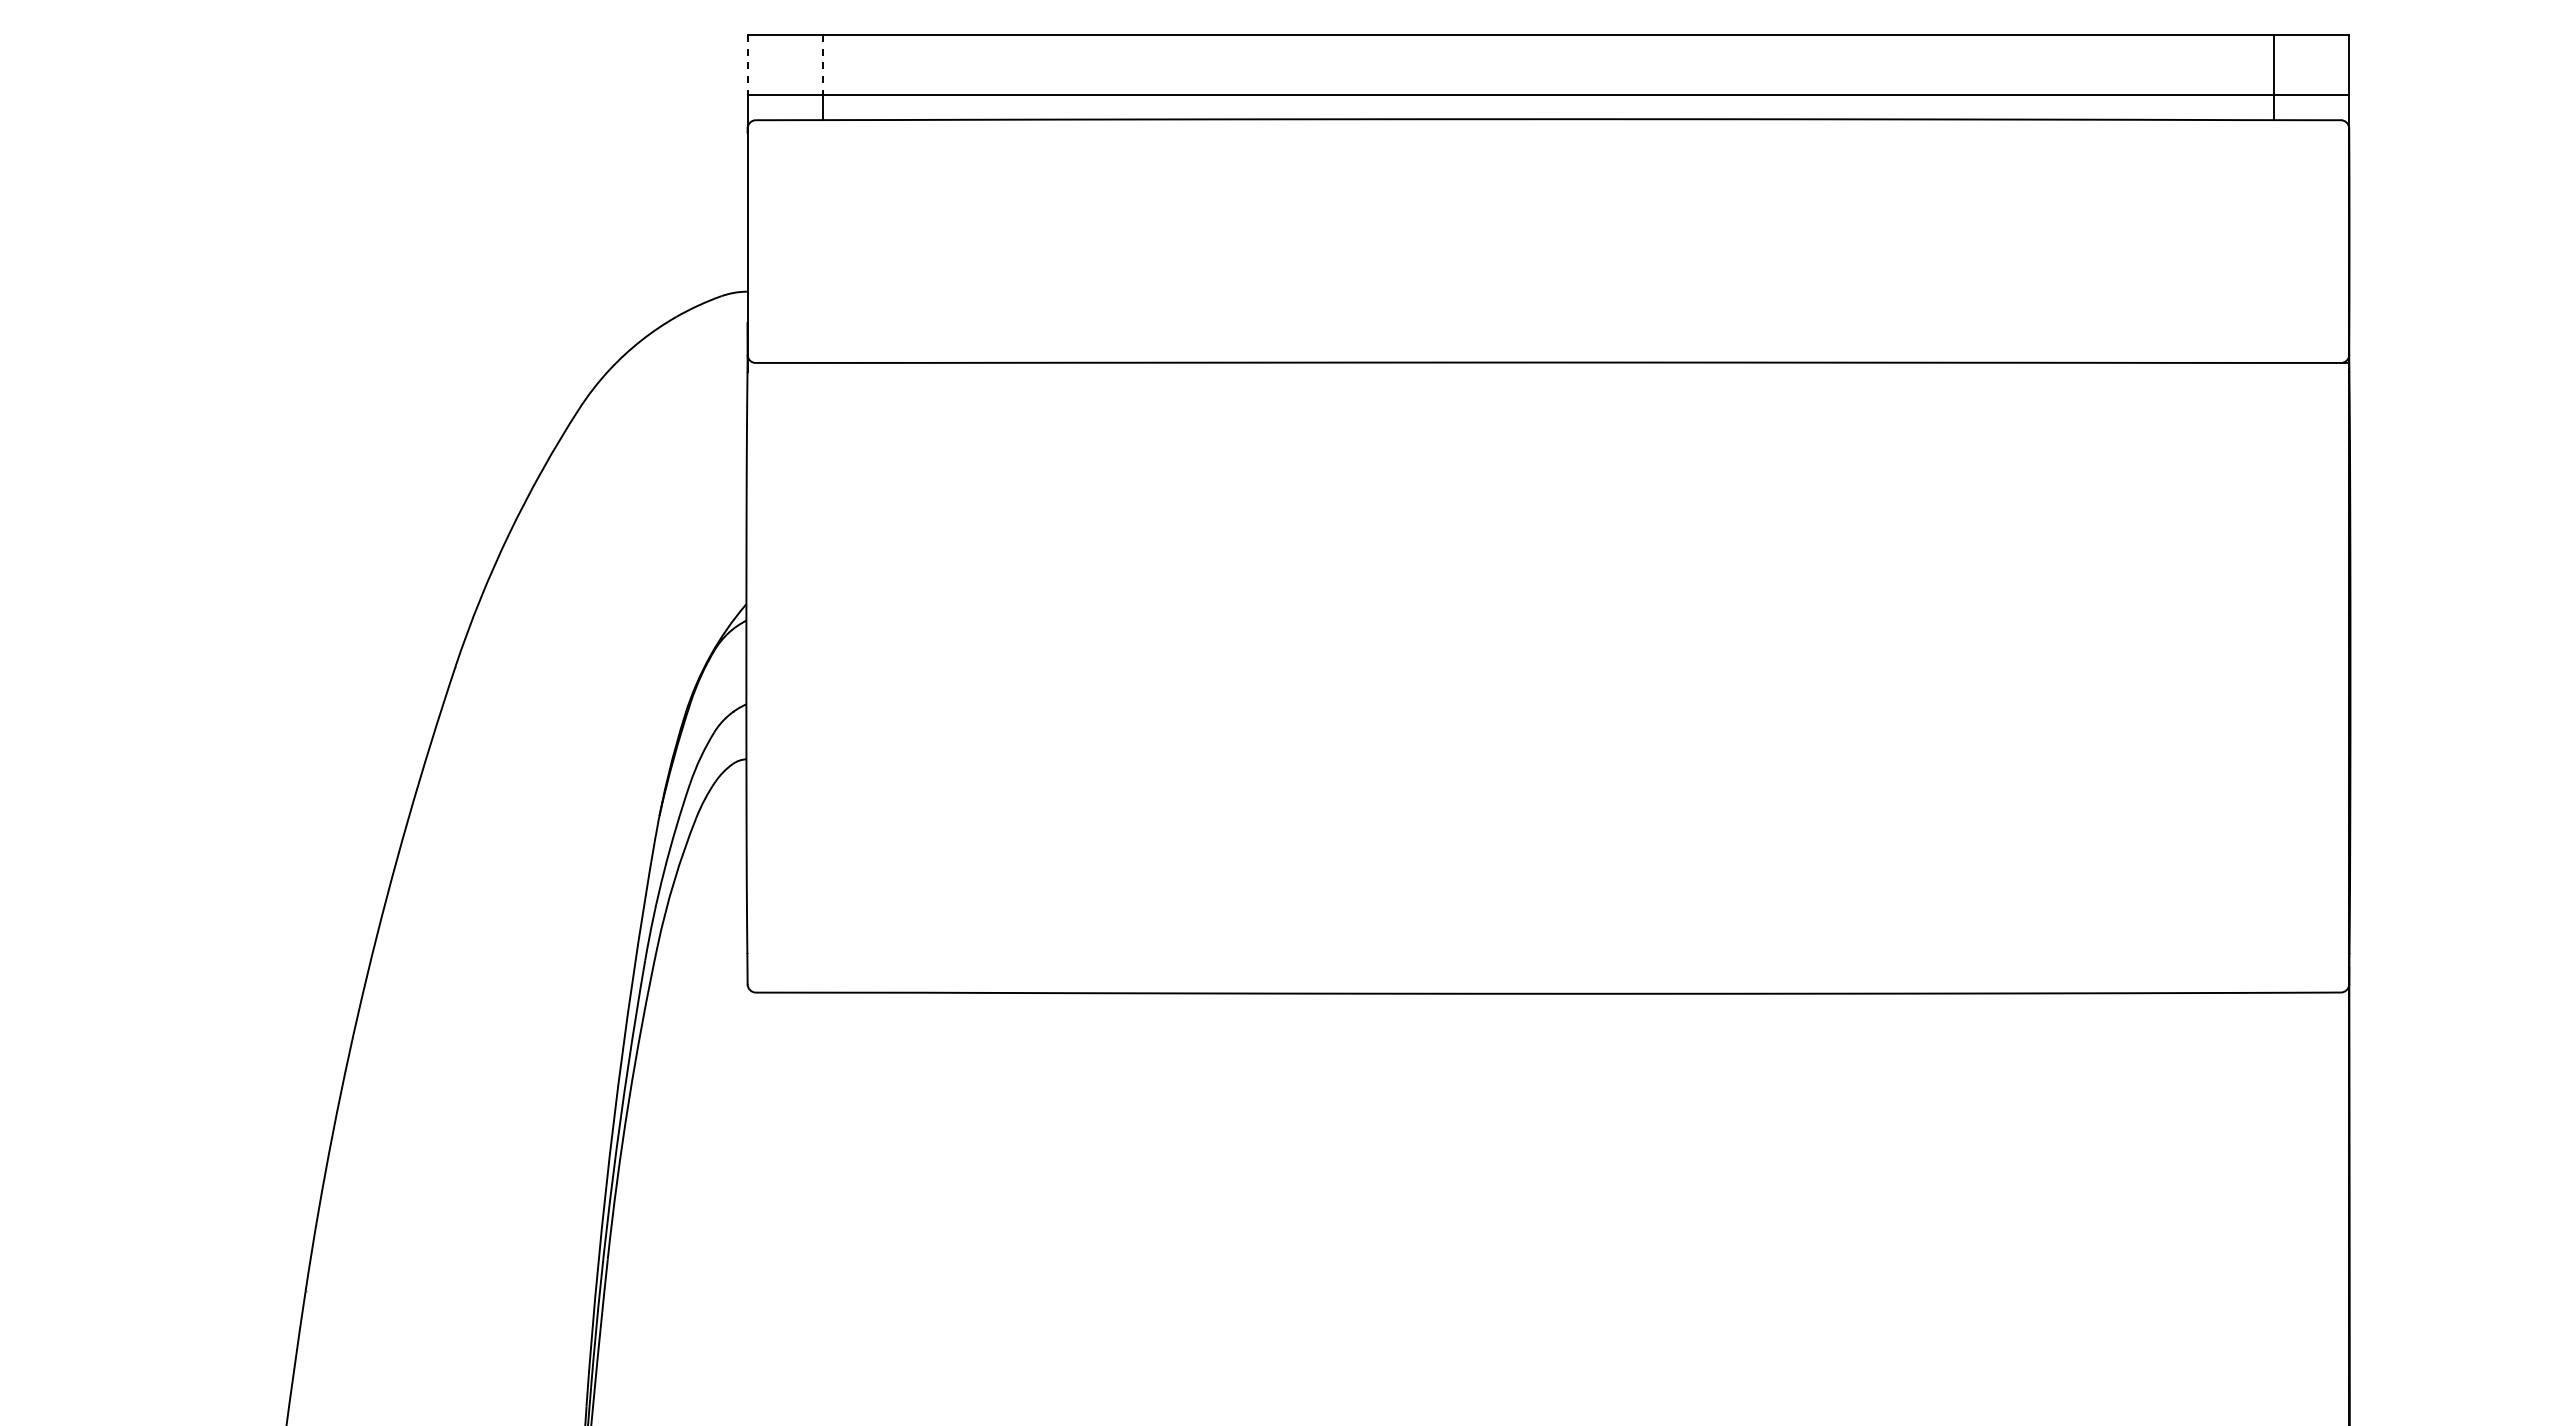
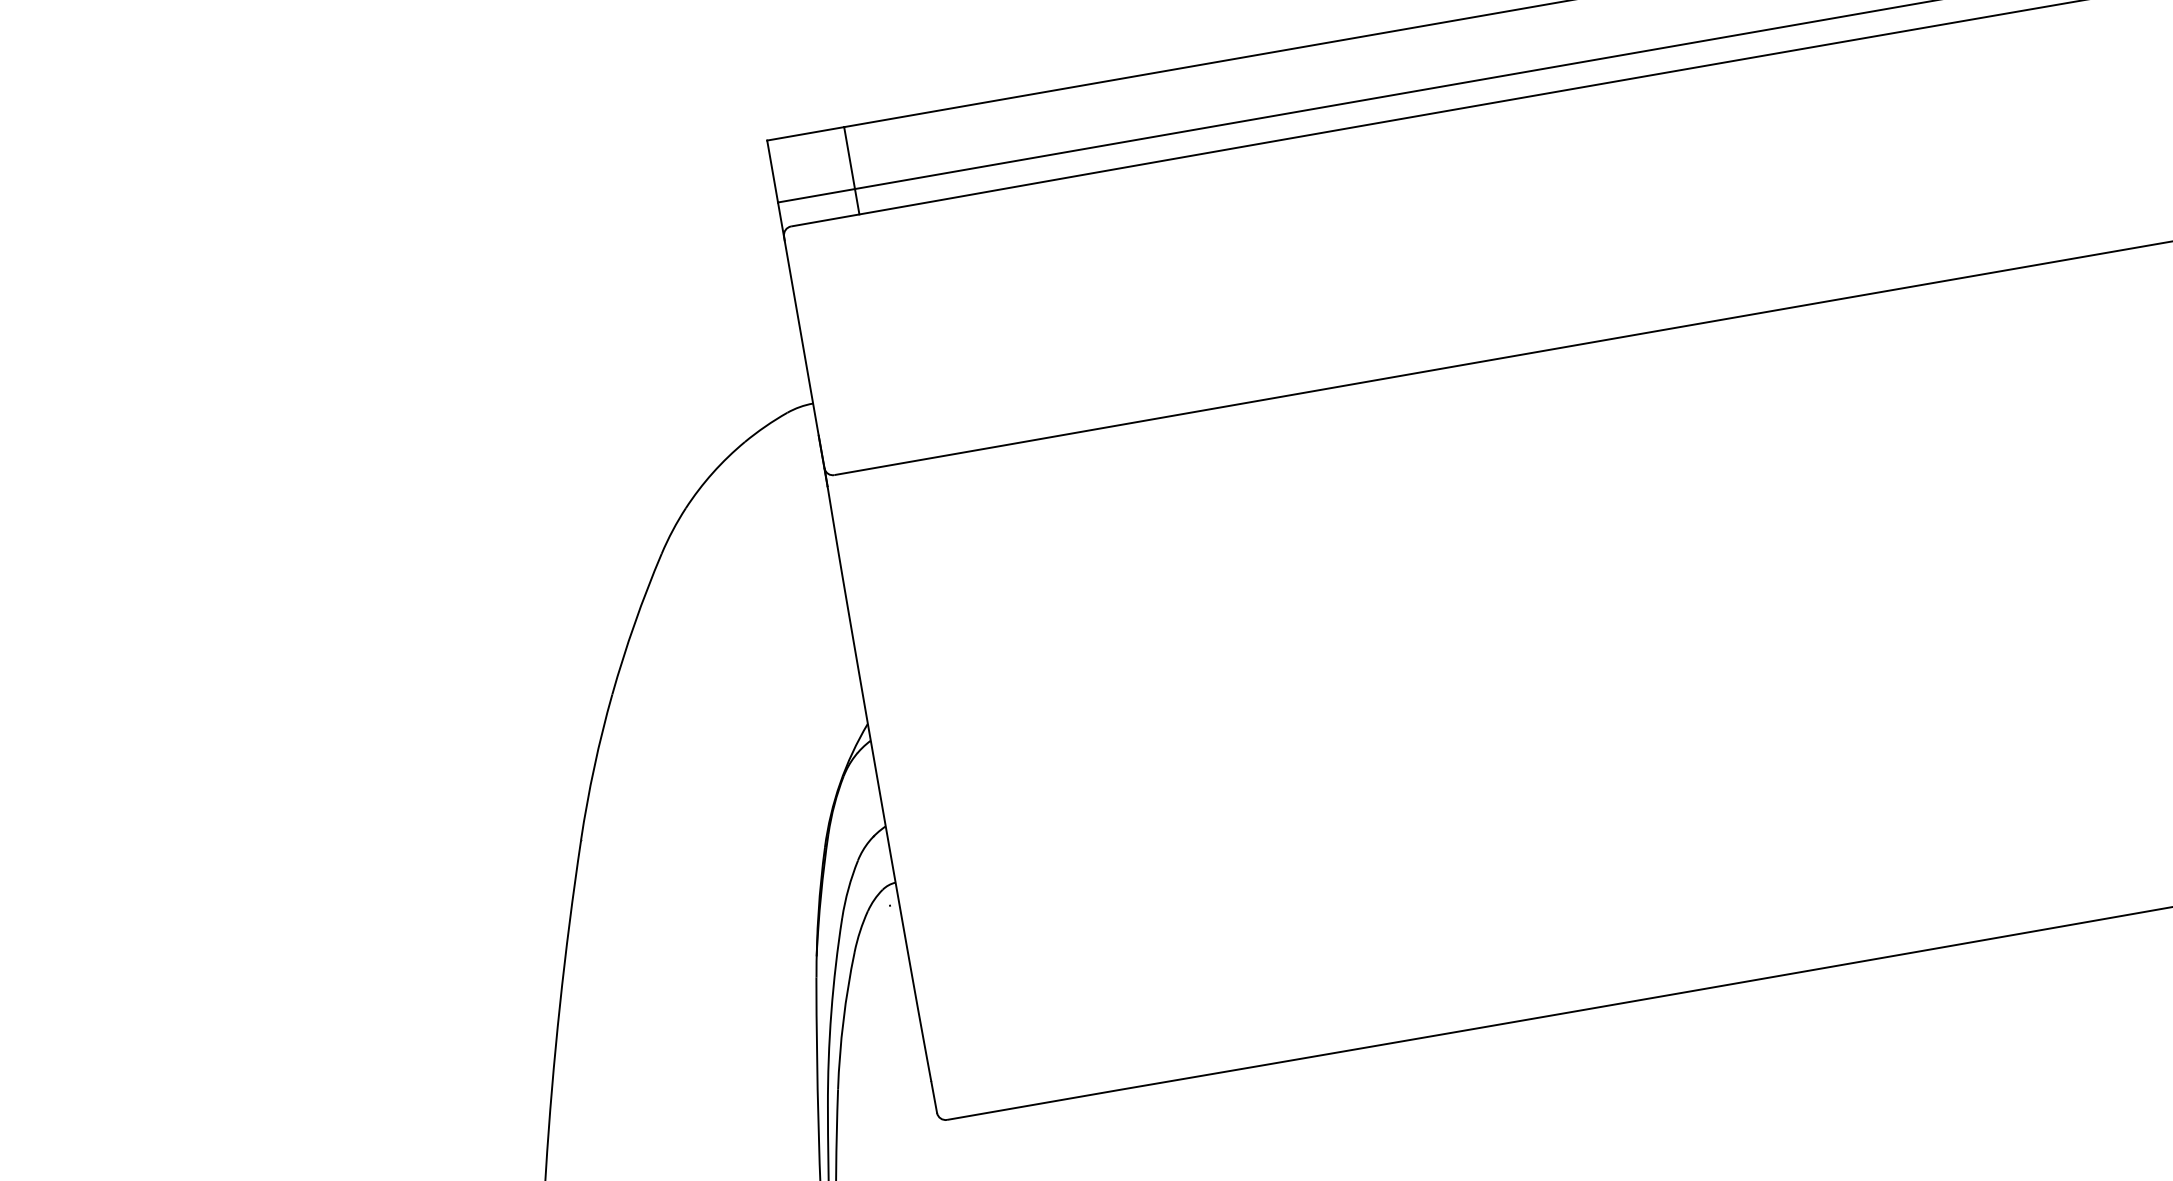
line: (747, 65) -> (772, 171), dashed -> solid
line: (822, 65) -> (849, 158), dashed -> solid

